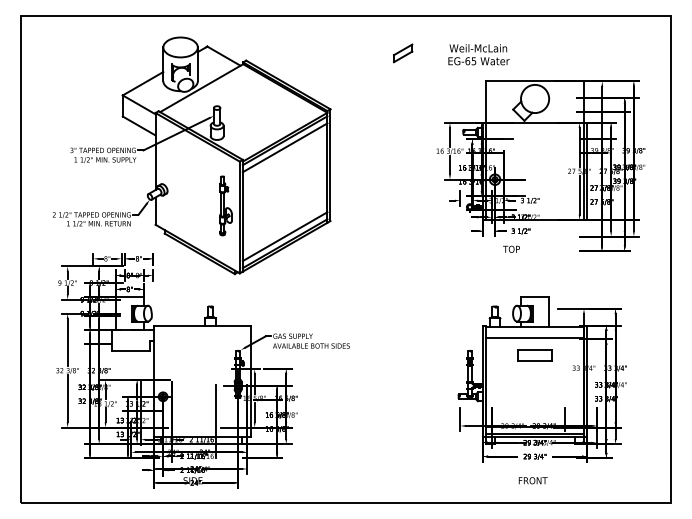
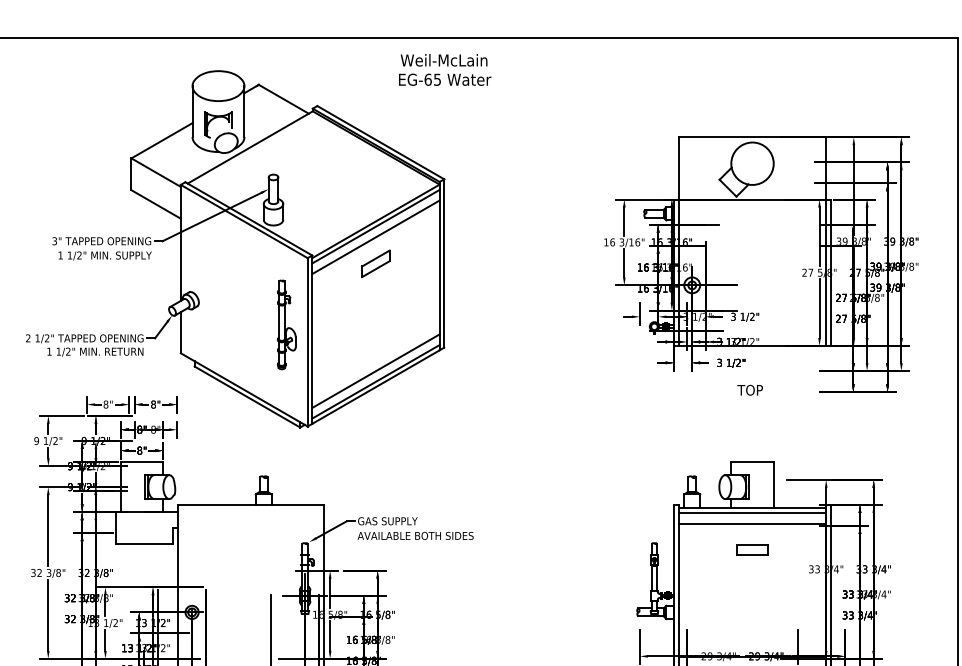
part: (403, 53) -> (376, 263), moved
text: (478, 54) -> (444, 69), moved
text: (511, 248) -> (750, 388), moved
line: (534, 330) -> (751, 512), added
part: (535, 355) -> (753, 550), size x0.62

